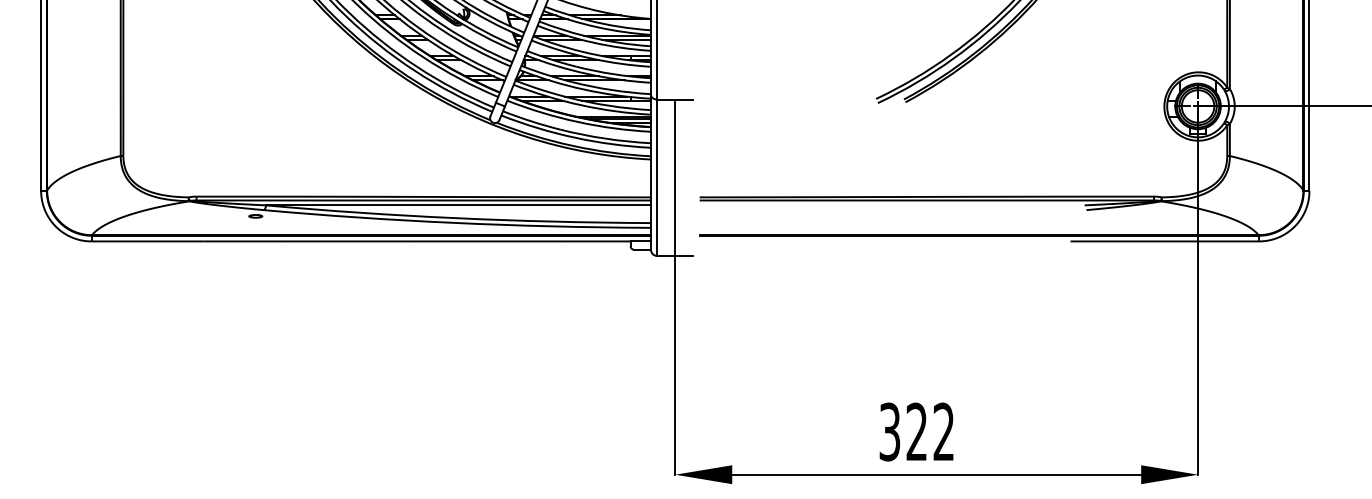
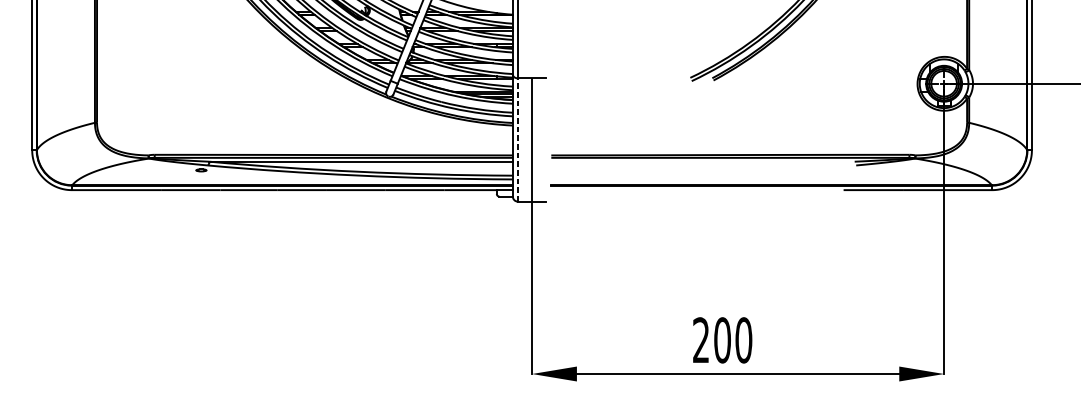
line: (657, 177) -> (518, 139), solid -> dashed
text: (916, 431) -> (722, 339), 322 -> 200

